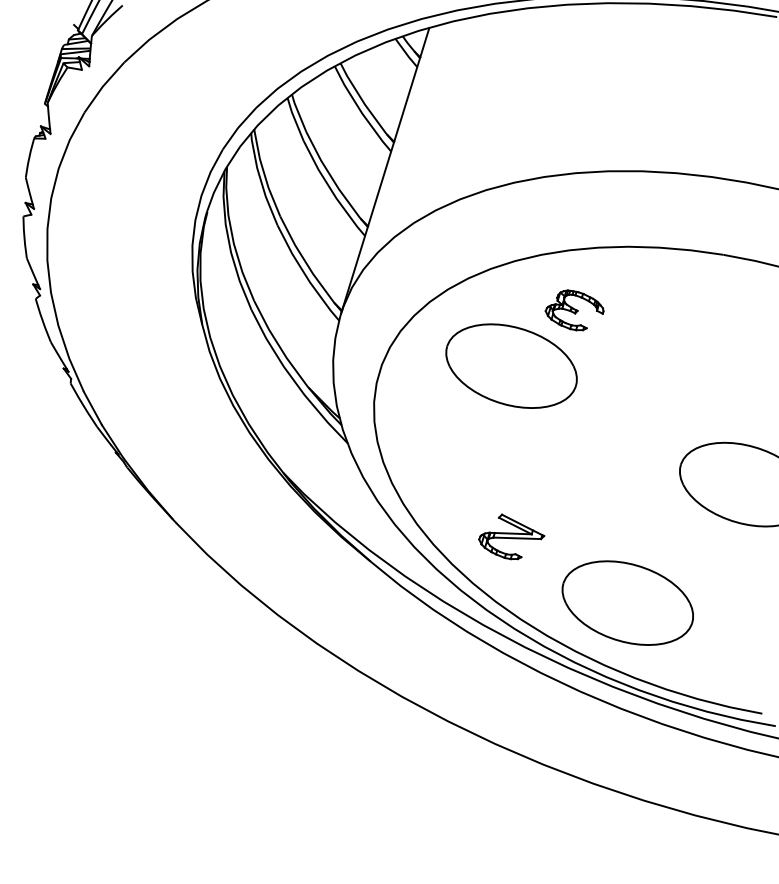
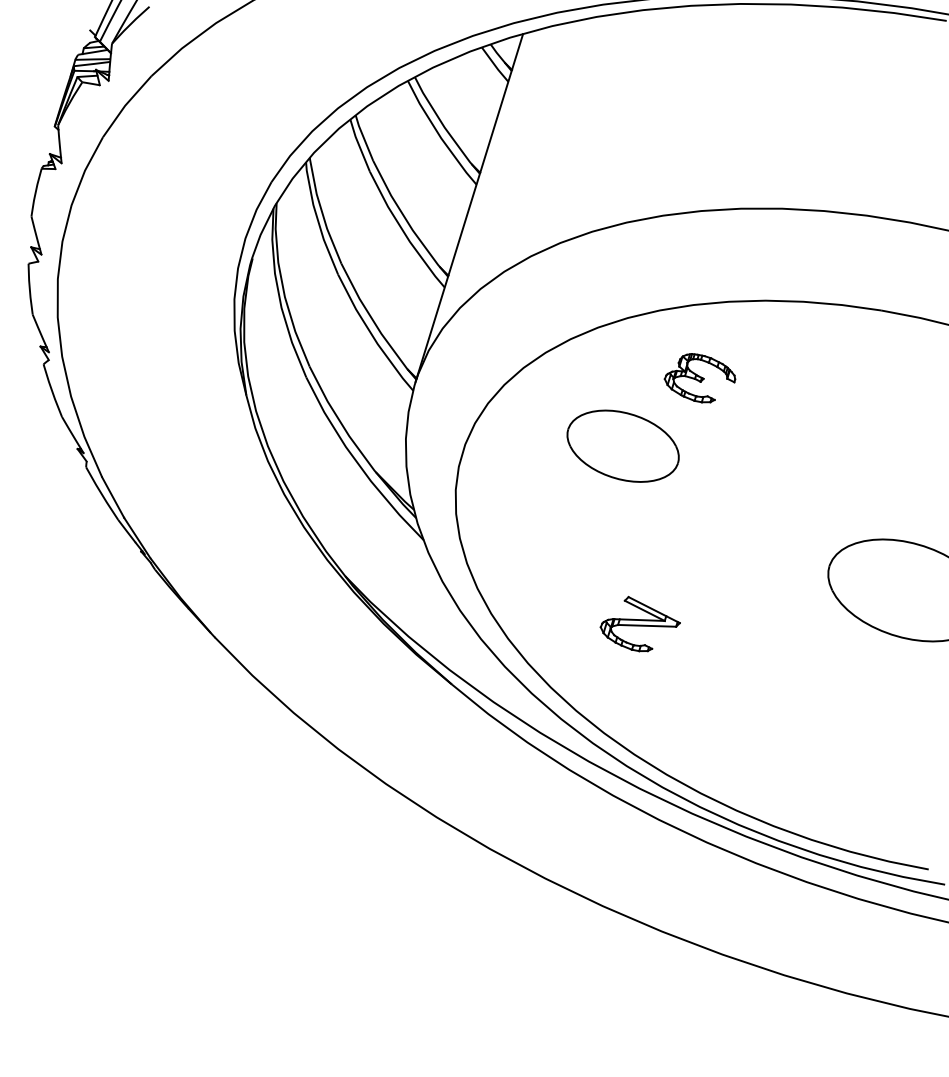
part: (510, 366) -> (622, 446), size x0.7
part: (510, 536) -> (639, 623), moved
part: (627, 602) -> (764, 734), removed

